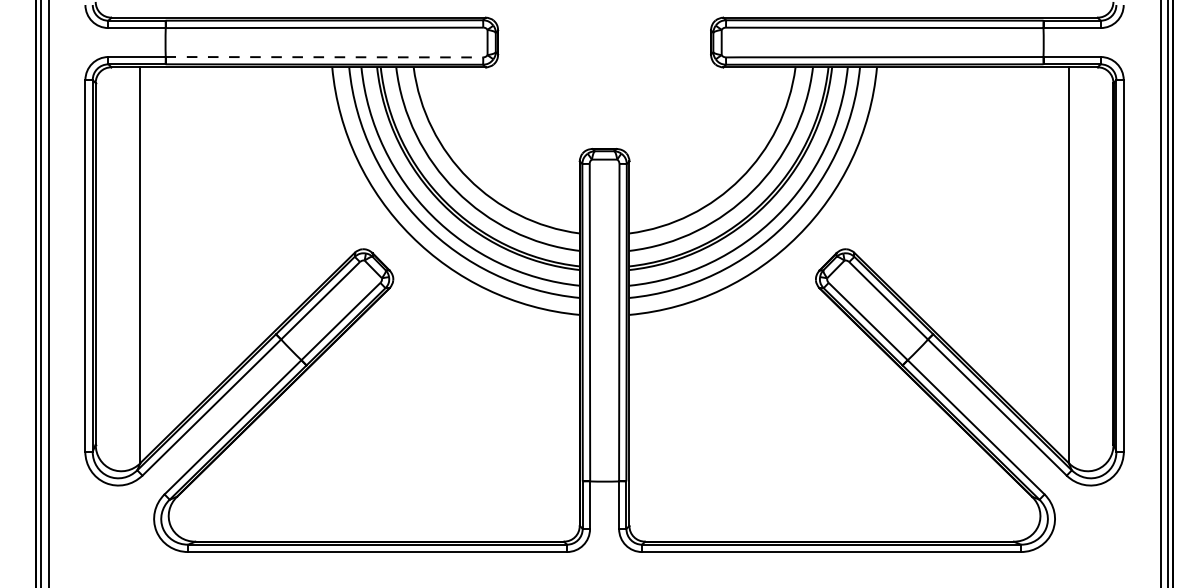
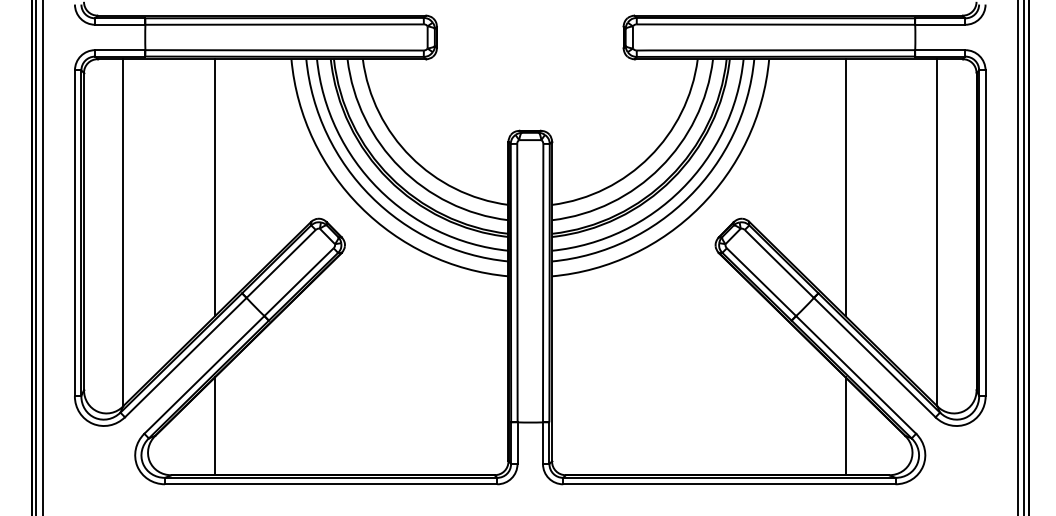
line: (323, 57) -> (283, 50), dashed -> solid
line: (245, 213) -> (215, 187), added
line: (964, 213) -> (845, 187), added
line: (245, 485) -> (215, 425), added
line: (964, 485) -> (845, 425), added

